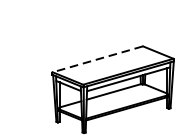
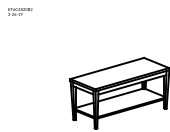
line: (96, 59) -> (106, 68), dashed -> solid

